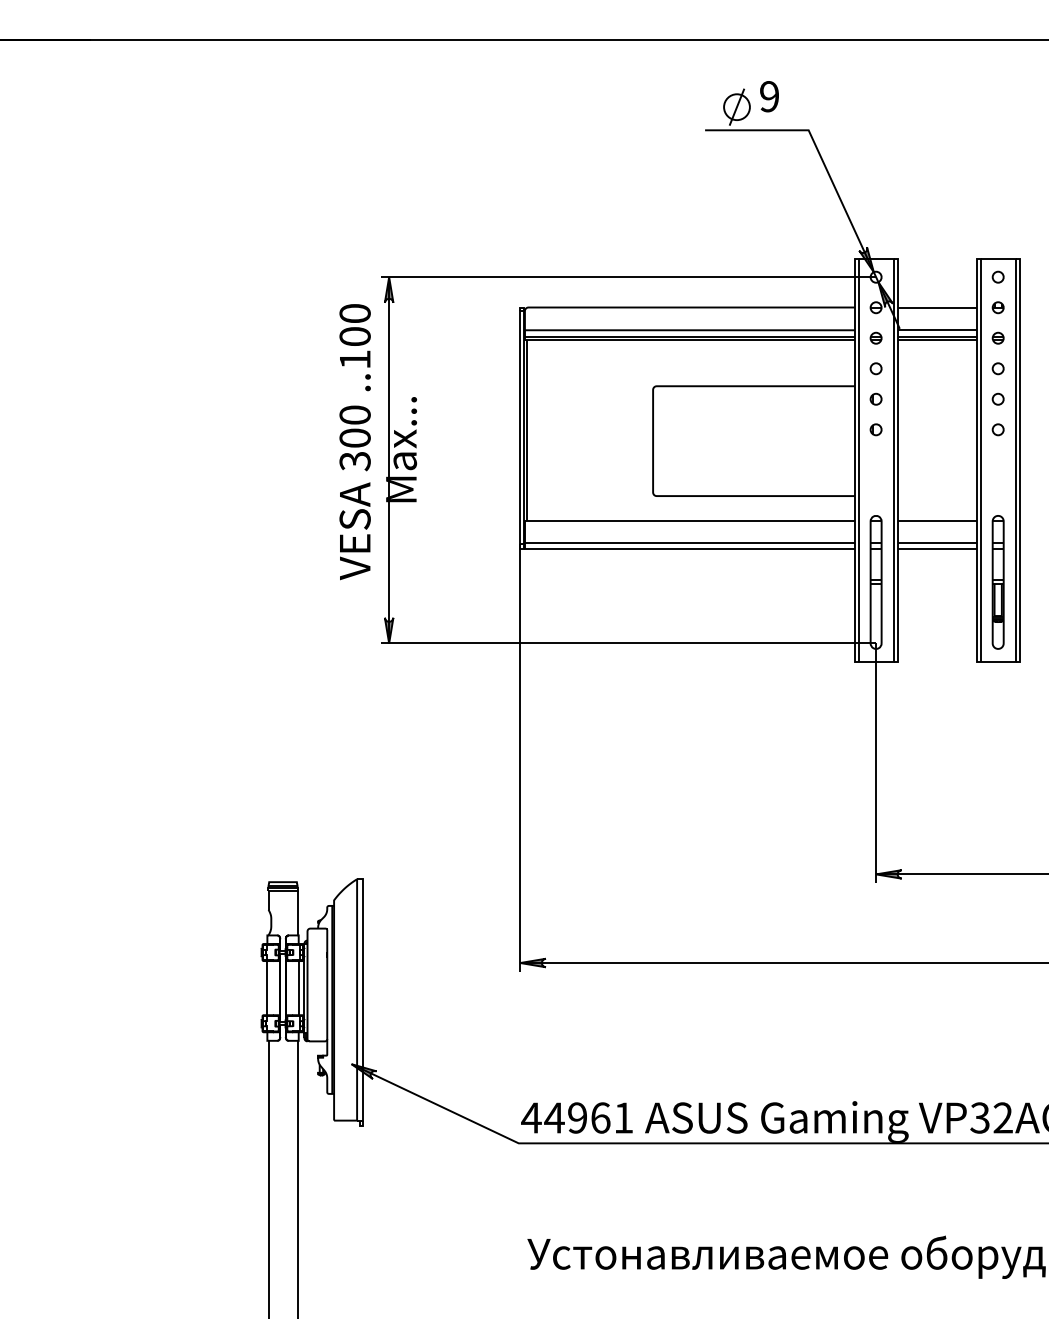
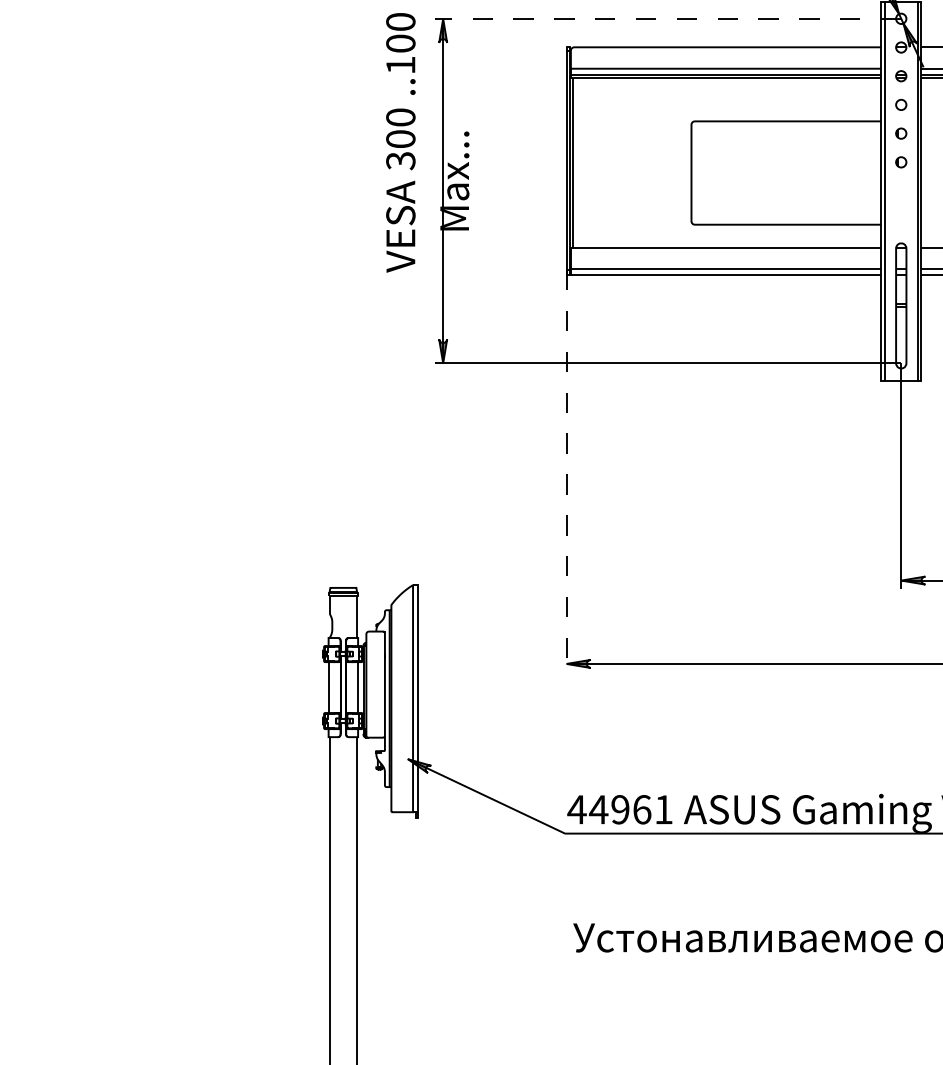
line: (628, 277) -> (668, 19), solid -> dashed
text: (354, 442) -> (400, 143), moved
line: (520, 757) -> (566, 470), solid -> dashed

